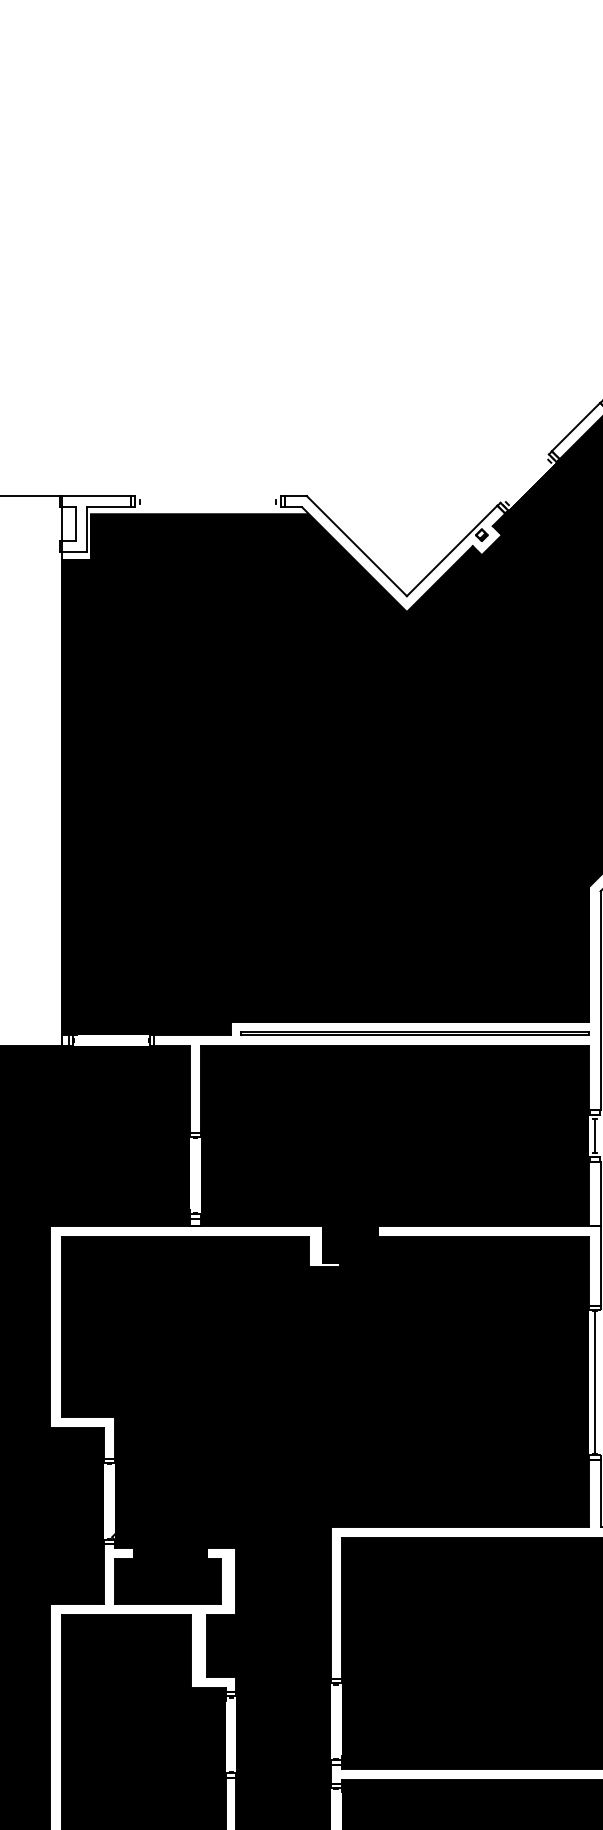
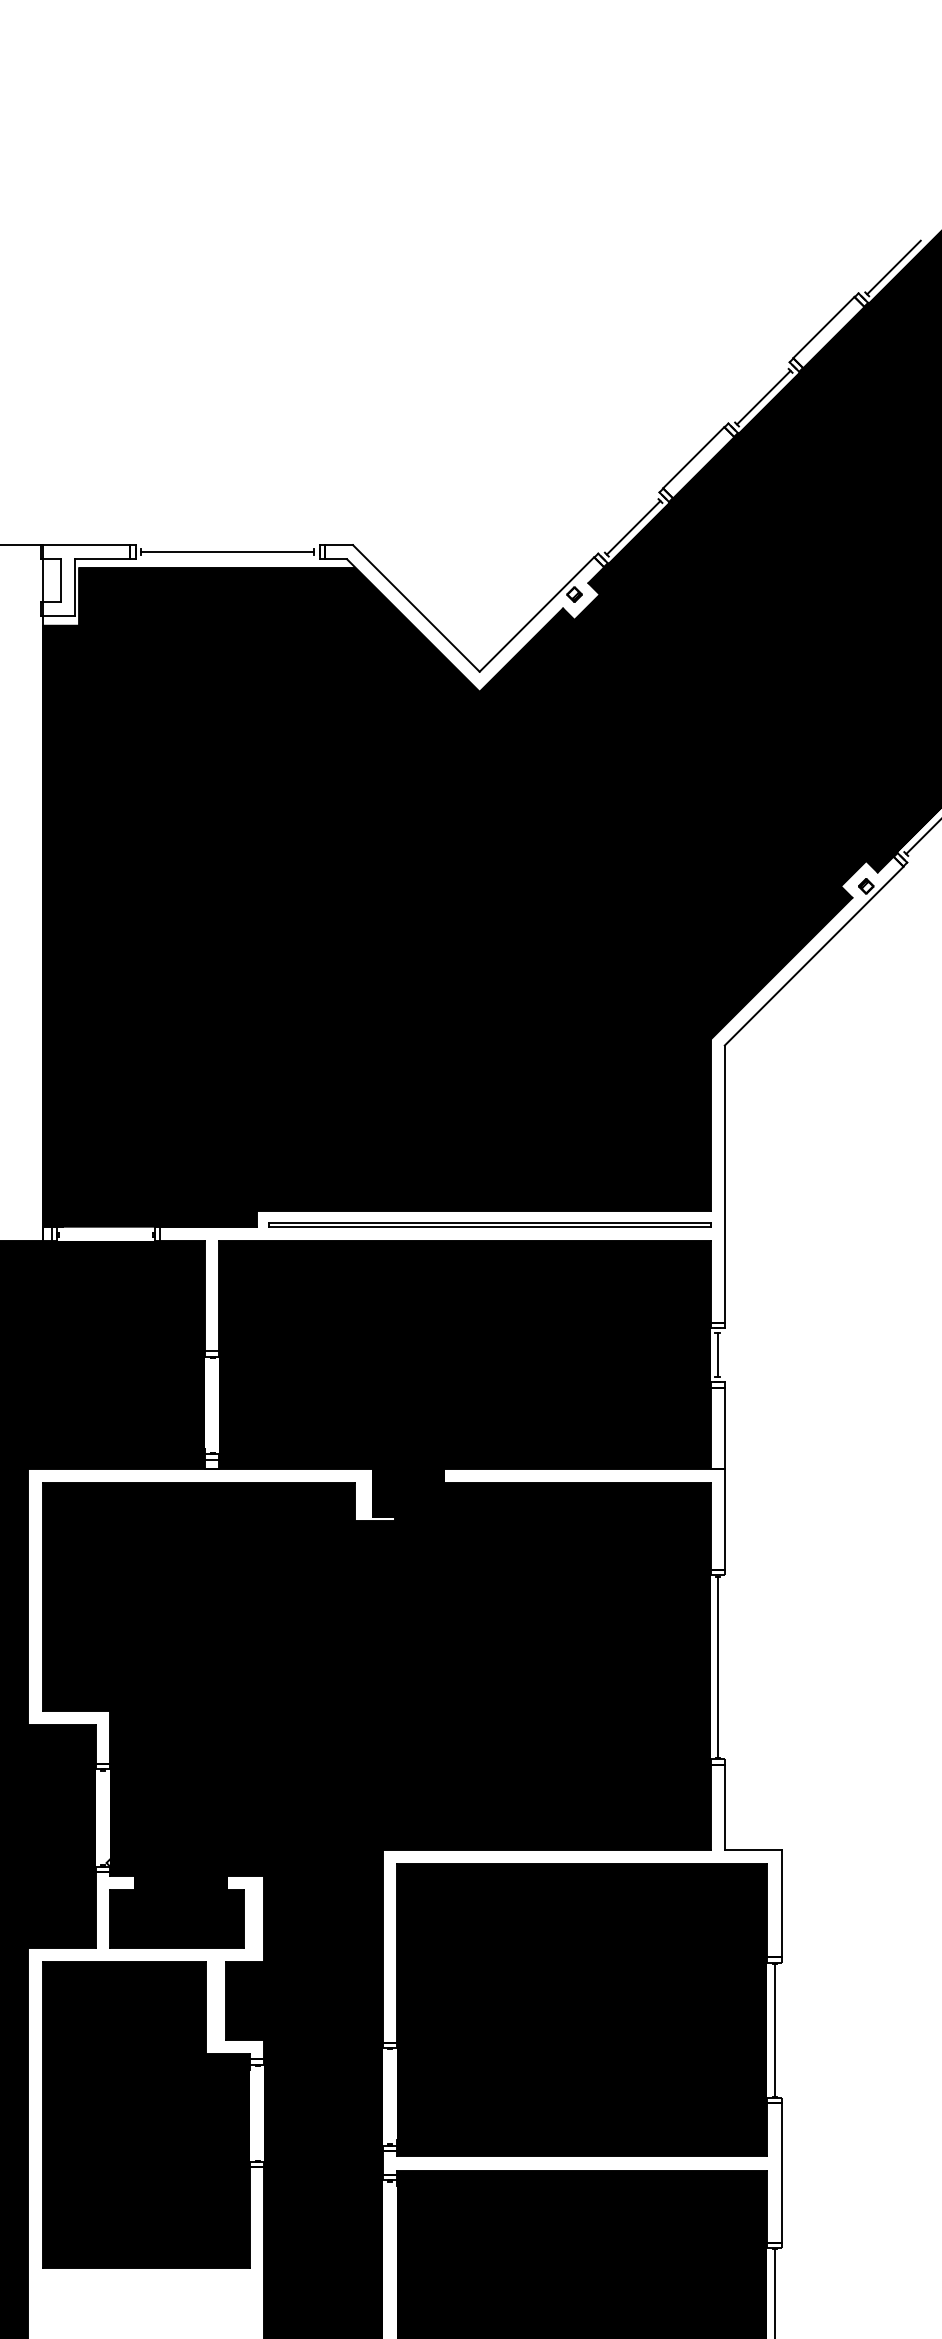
line: (528, 482) -> (633, 527), added
line: (207, 501) -> (227, 552), added

